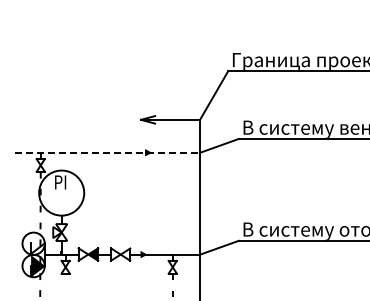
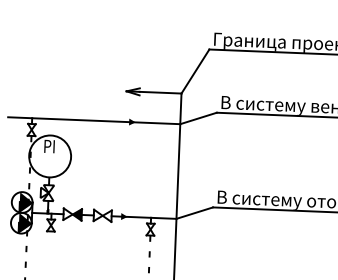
line: (107, 152) -> (94, 120), dashed -> solid
fill: (37, 242) -> (25, 201), added

